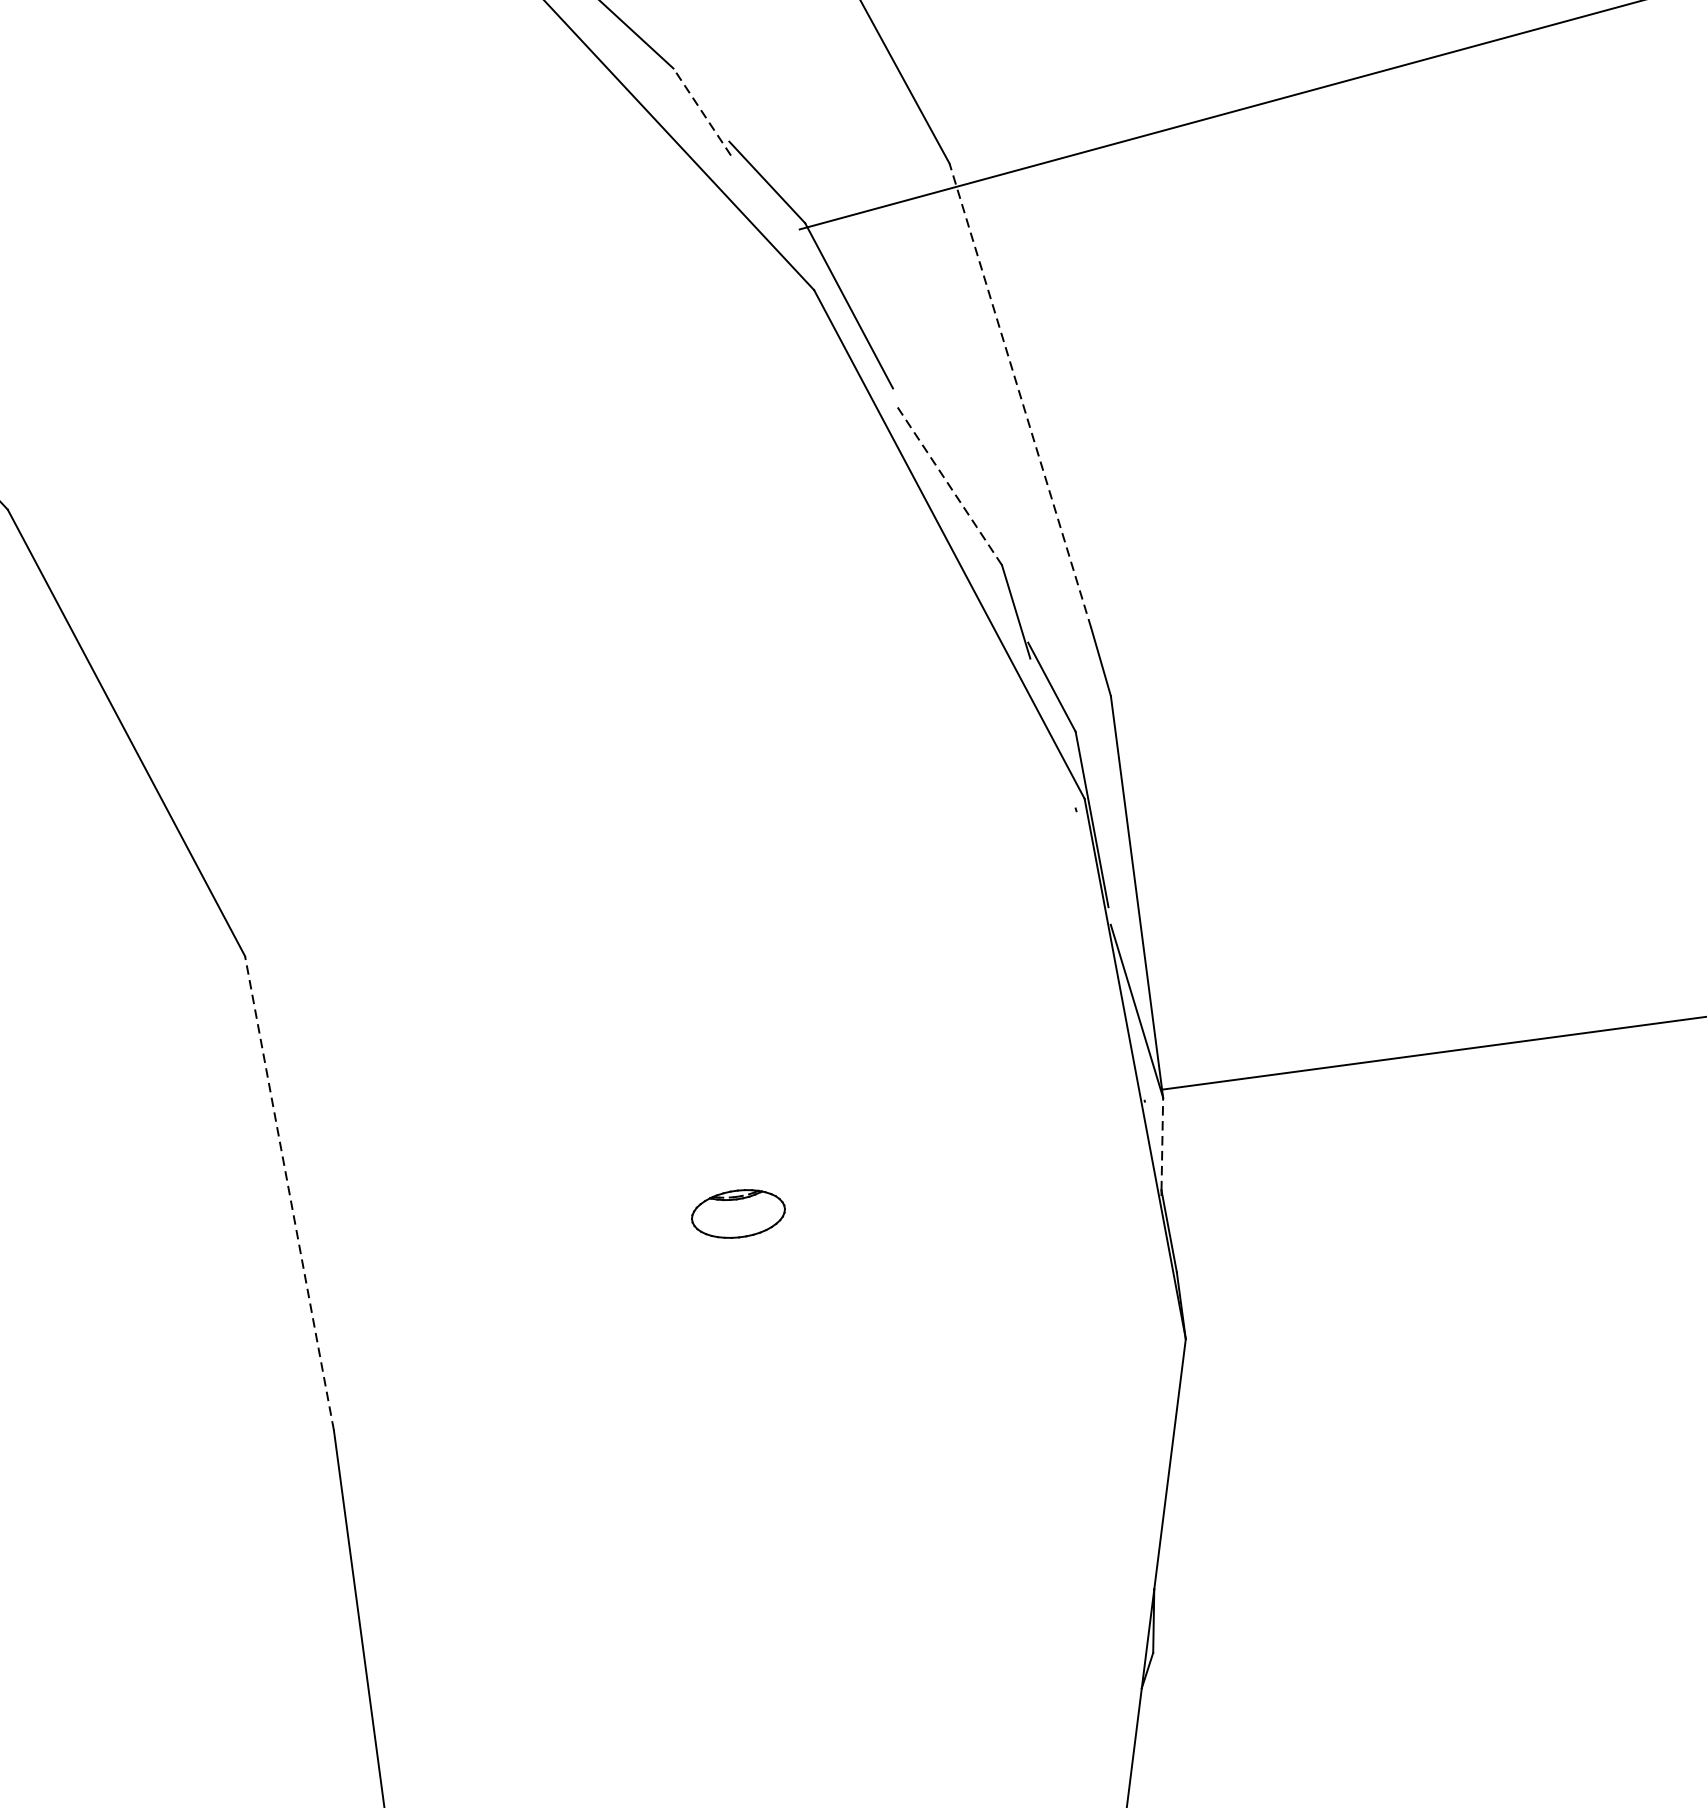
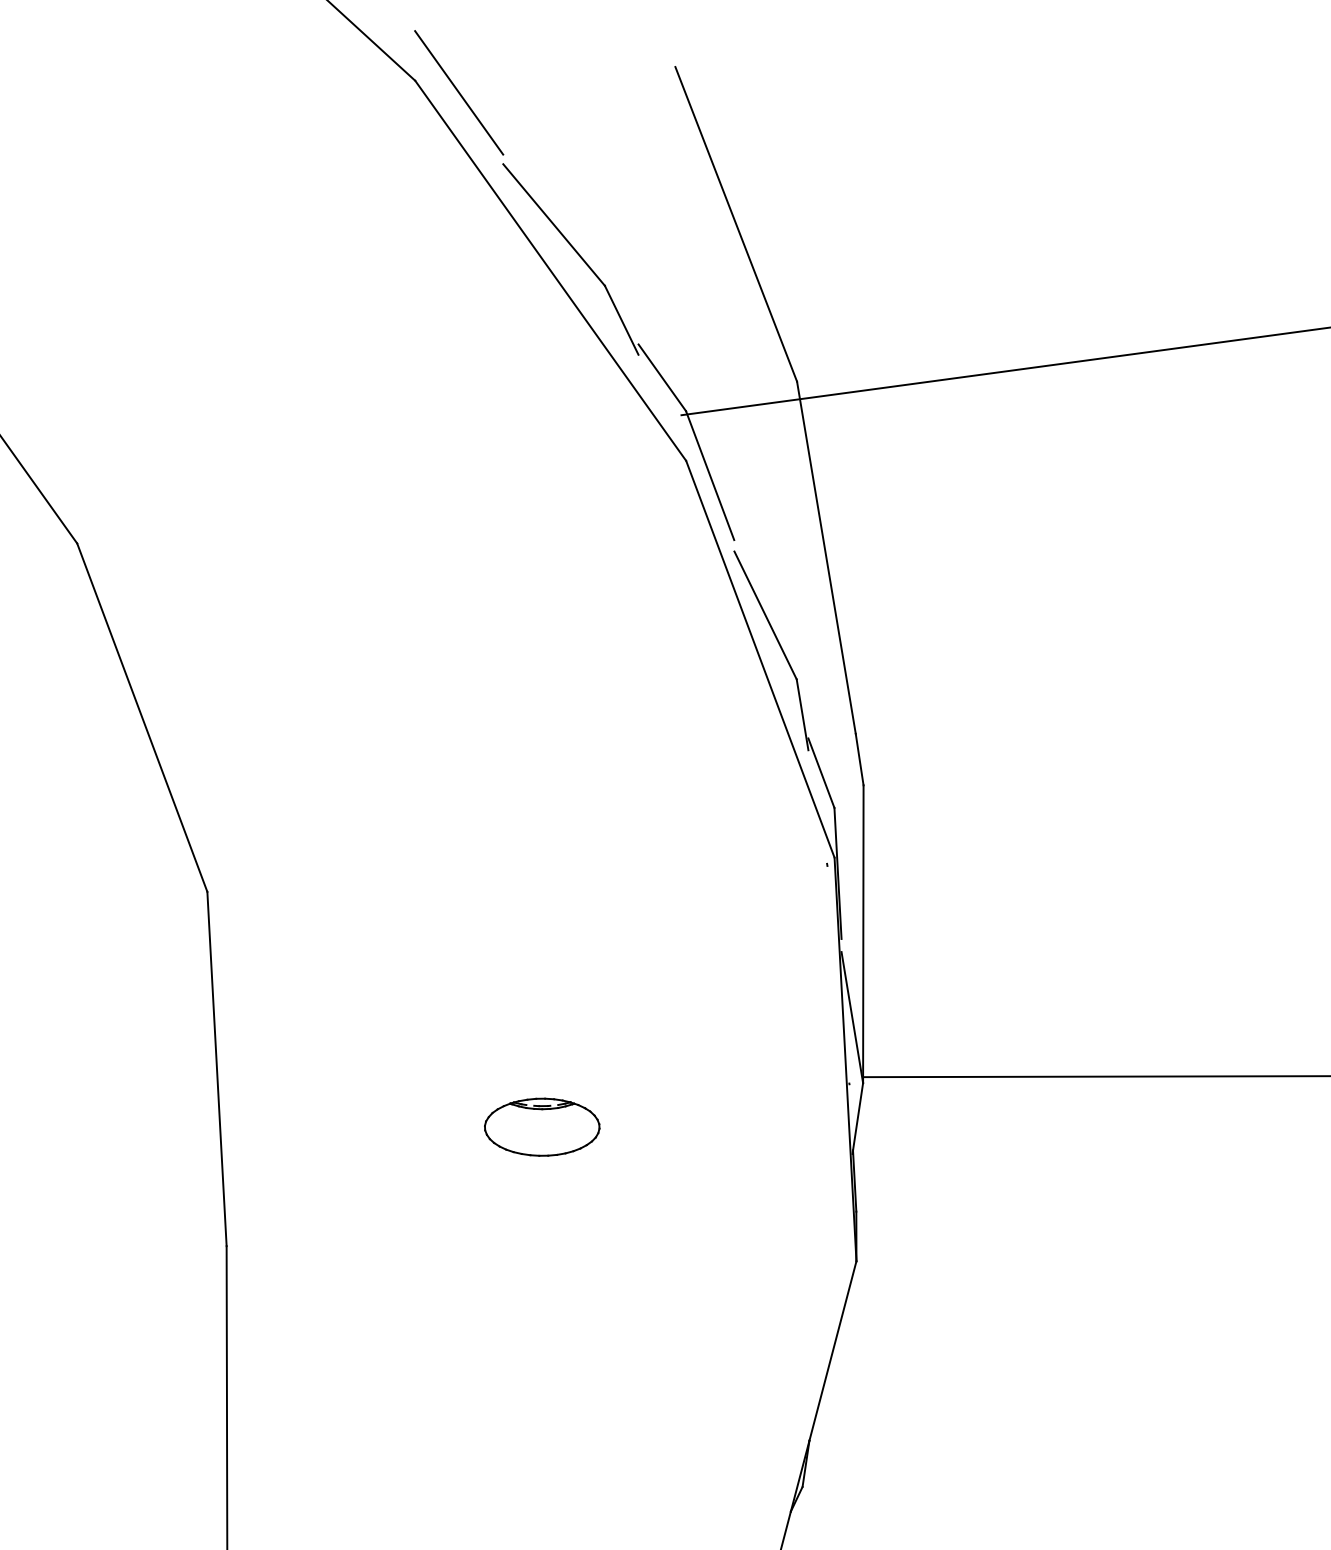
line: (701, 111) -> (621, 319), dashed -> solid
line: (1020, 395) -> (826, 557), dashed -> solid
line: (948, 484) -> (765, 615), dashed -> solid
line: (1162, 1143) -> (858, 1116), dashed -> solid
line: (288, 1192) -> (216, 1068), dashed -> solid
part: (738, 1213) -> (542, 1126), size x1.67

